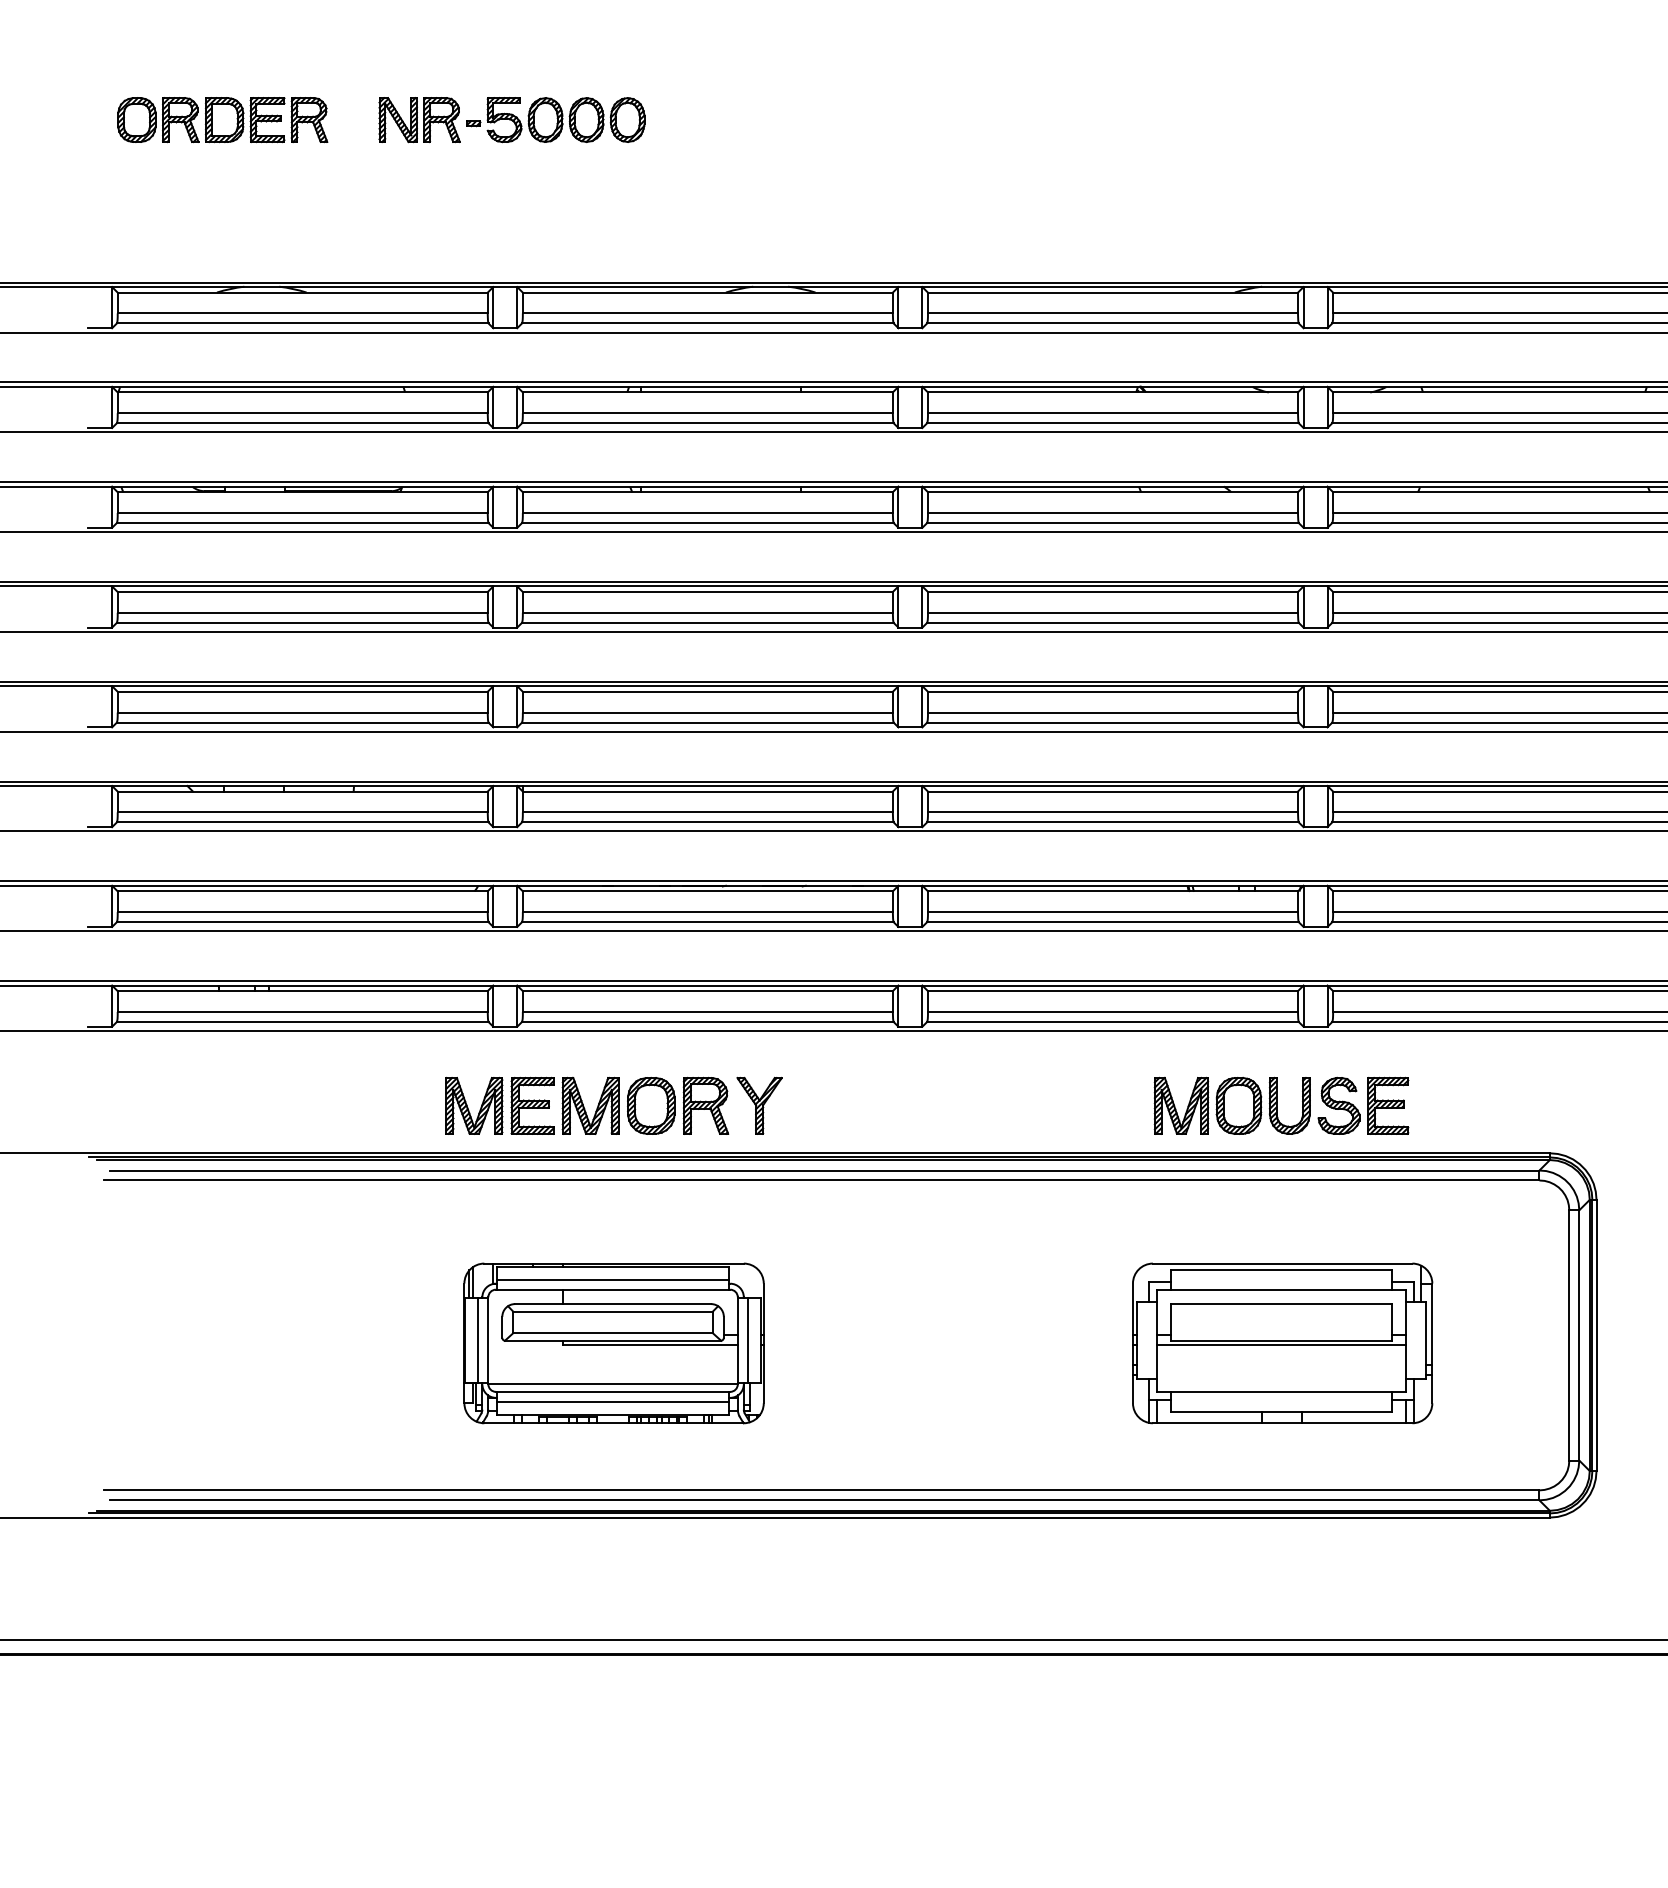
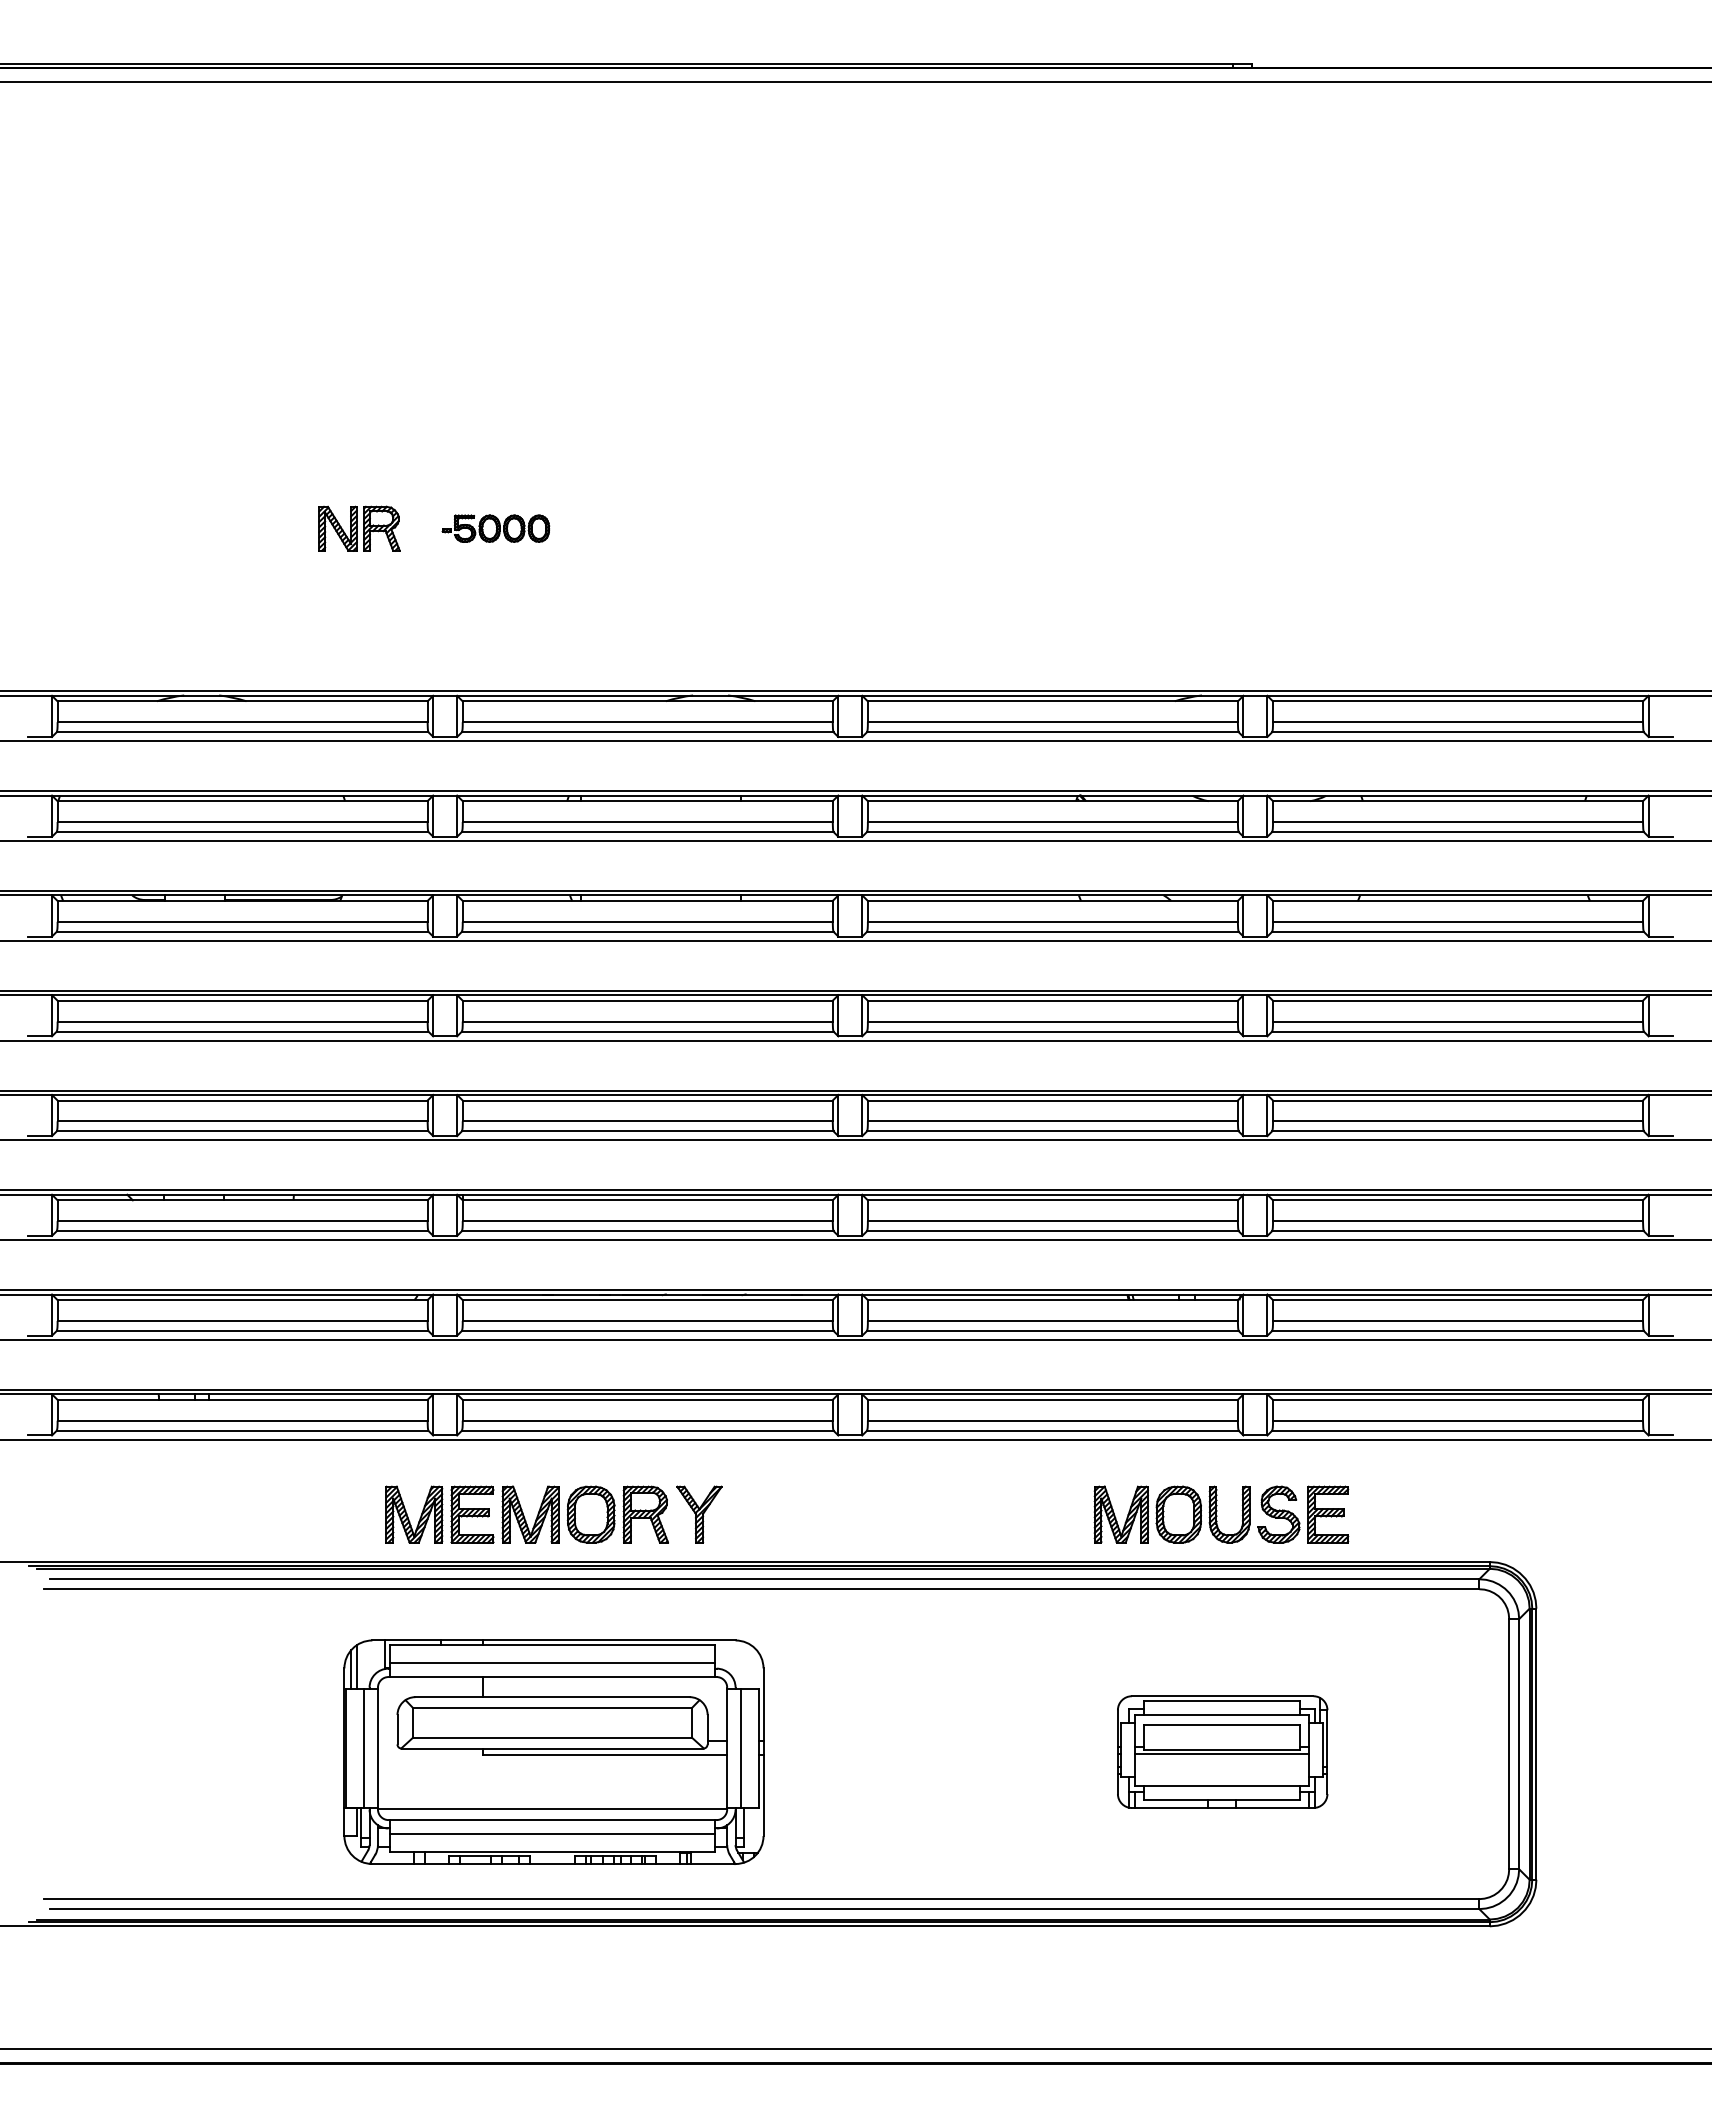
part: (222, 119) -> (162, 528), removed
part: (555, 119) -> (495, 528), size x0.6
part: (613, 1342) -> (553, 1751), size x1.4
part: (1282, 1342) -> (1222, 1751), size x0.7

